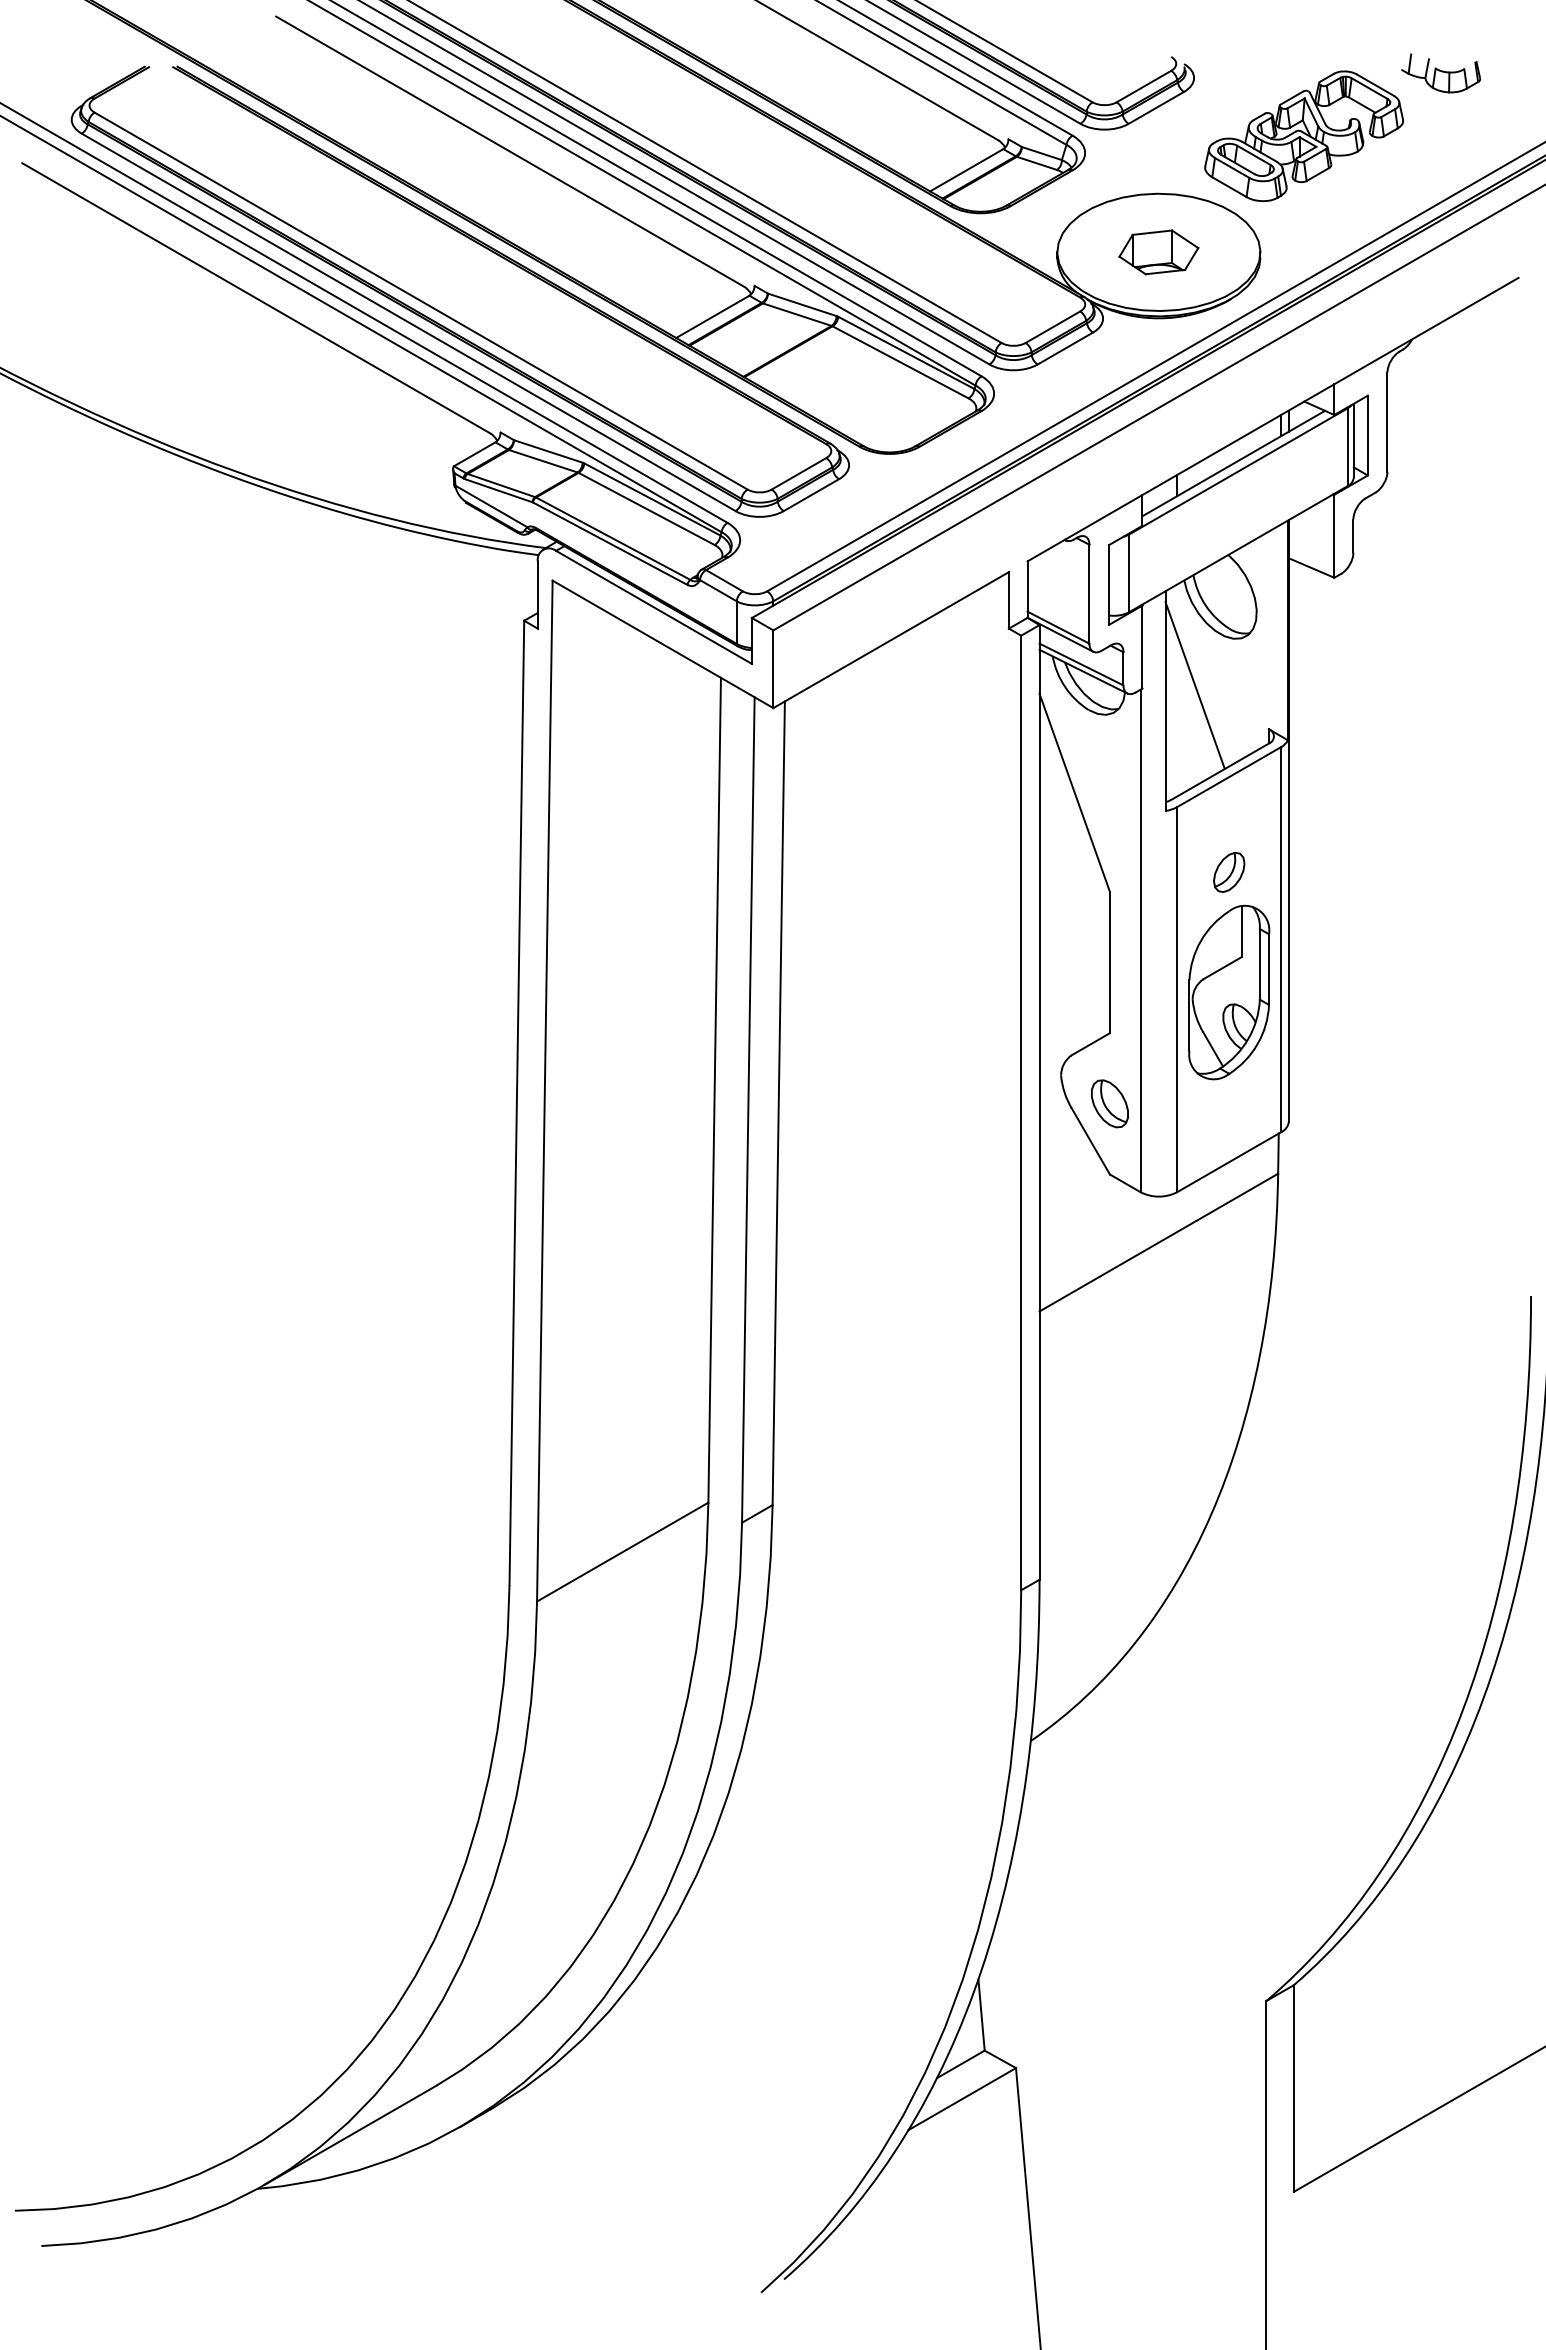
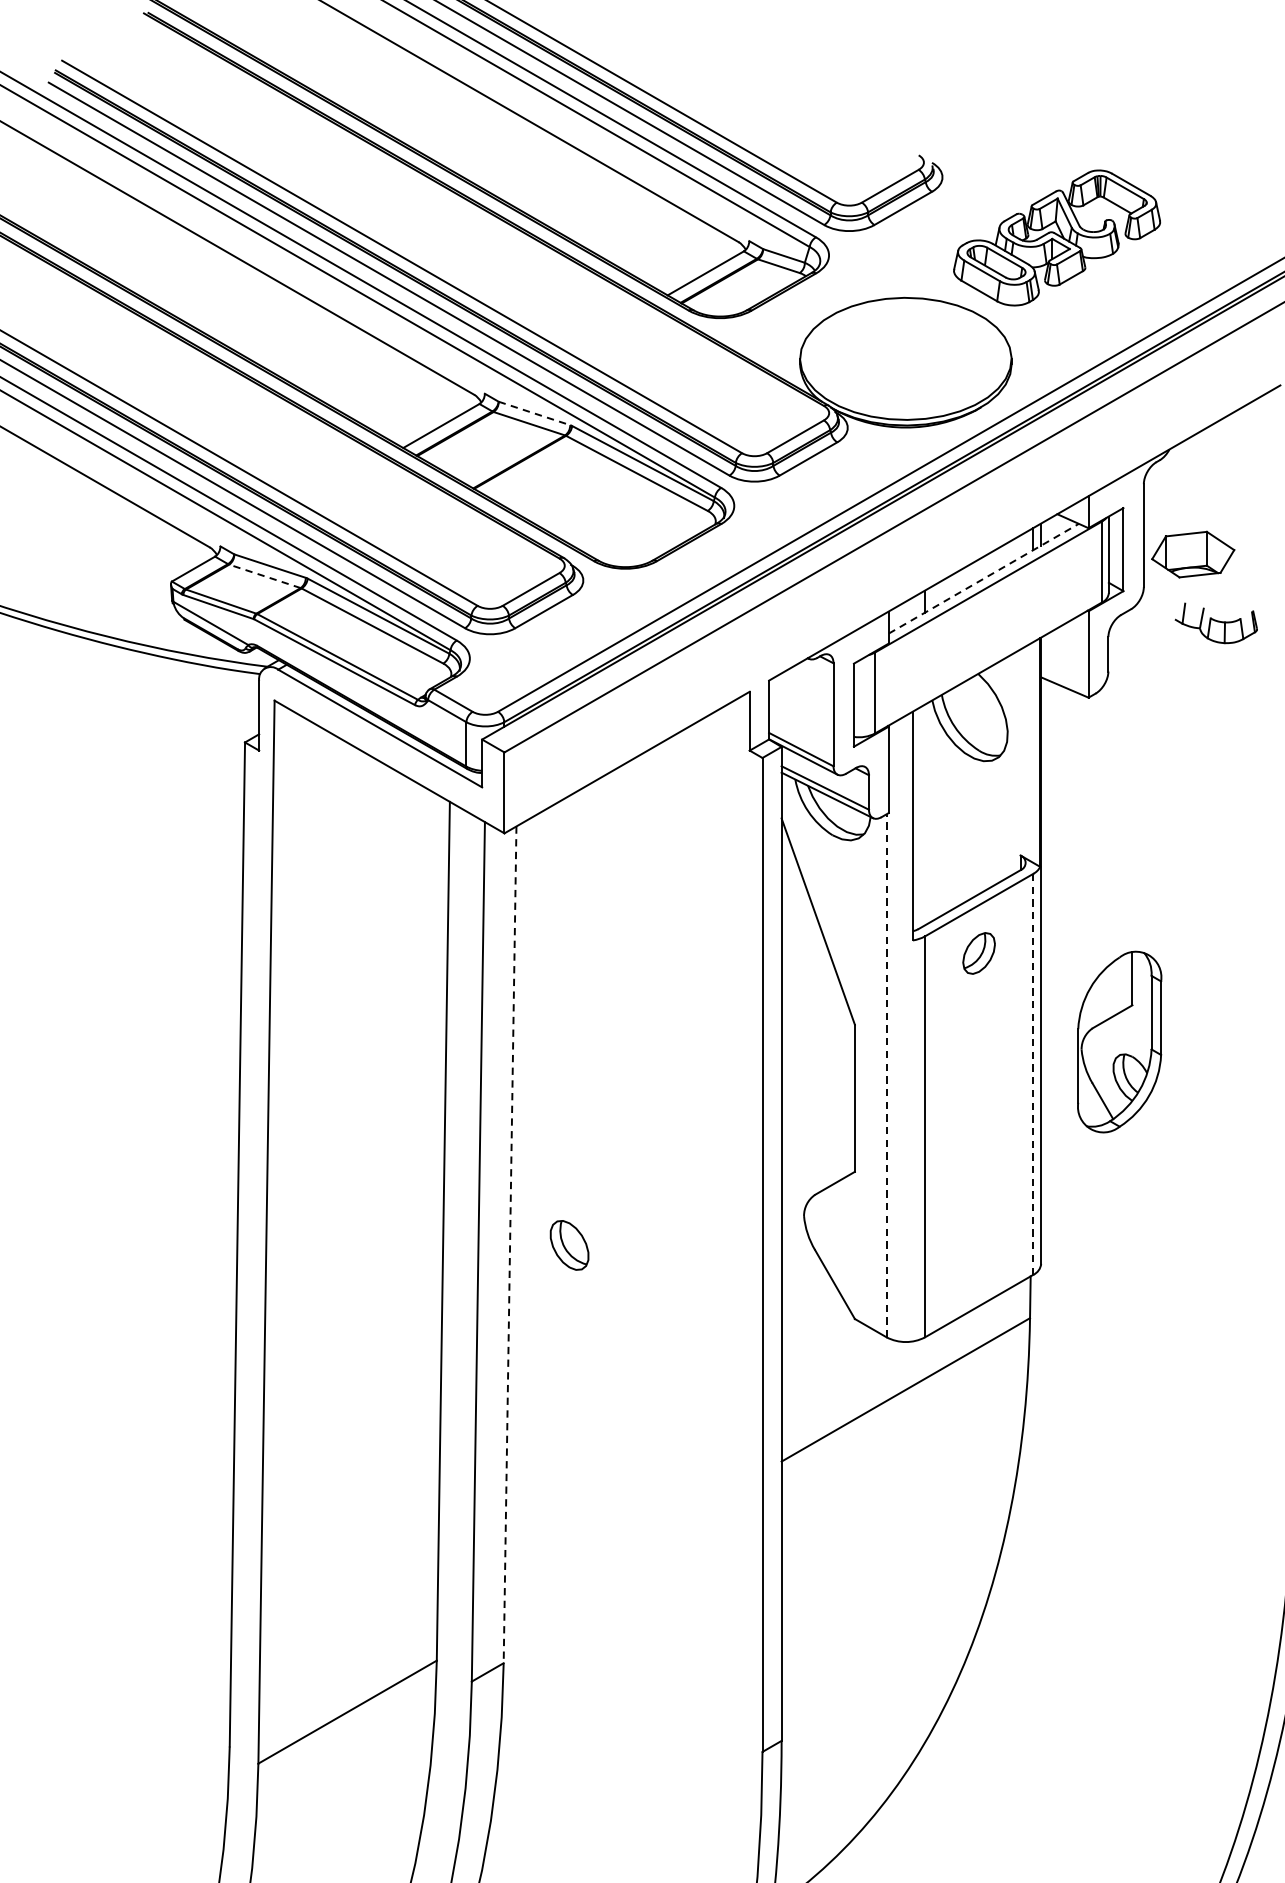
part: (1441, 73) -> (1216, 623), moved
part: (1158, 252) -> (1192, 554), moved
line: (802, 304) -> (534, 413), solid -> dashed
line: (542, 461) -> (264, 576), solid -> dashed
line: (1234, 463) -> (984, 578), solid -> dashed
line: (1194, 685) -> (942, 809), removed
part: (1229, 871) -> (979, 952), moved
line: (1281, 939) -> (1033, 1074), solid -> dashed
line: (1140, 940) -> (886, 1075), solid -> dashed
part: (1229, 992) -> (1119, 1042), moved
line: (778, 1103) -> (509, 1245), solid -> dashed
part: (1109, 1103) -> (569, 1245), moved

